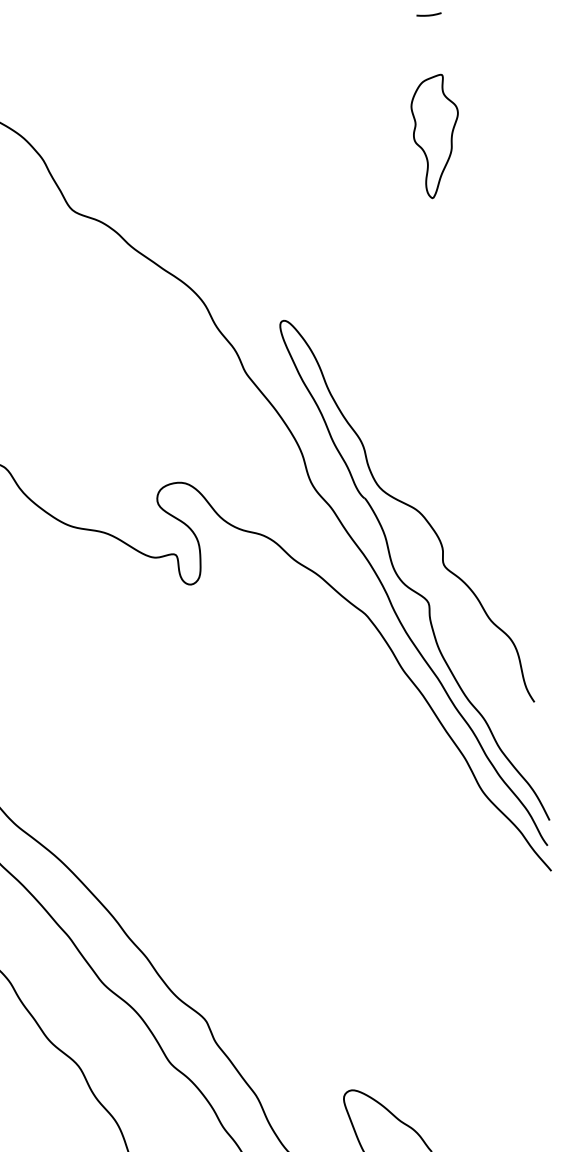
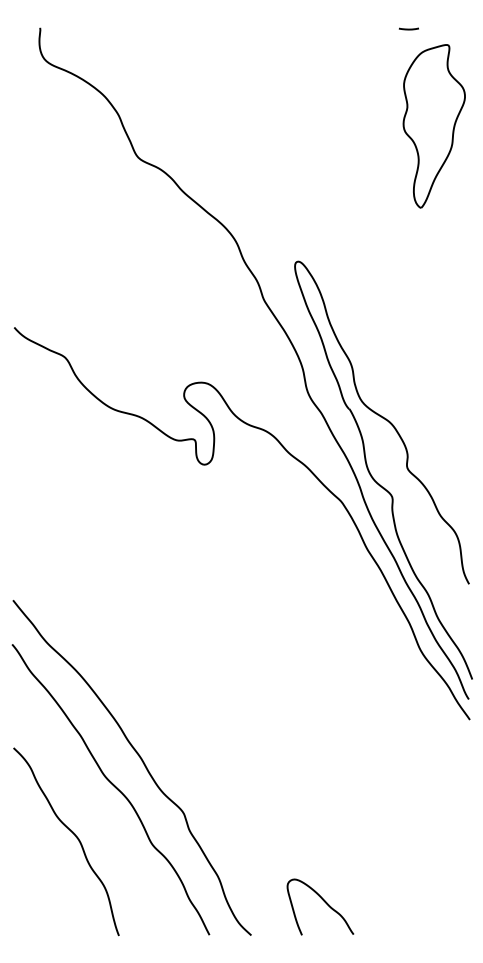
line: (428, 14) -> (408, 28), moved
part: (436, 136) -> (433, 126), size x1.67

